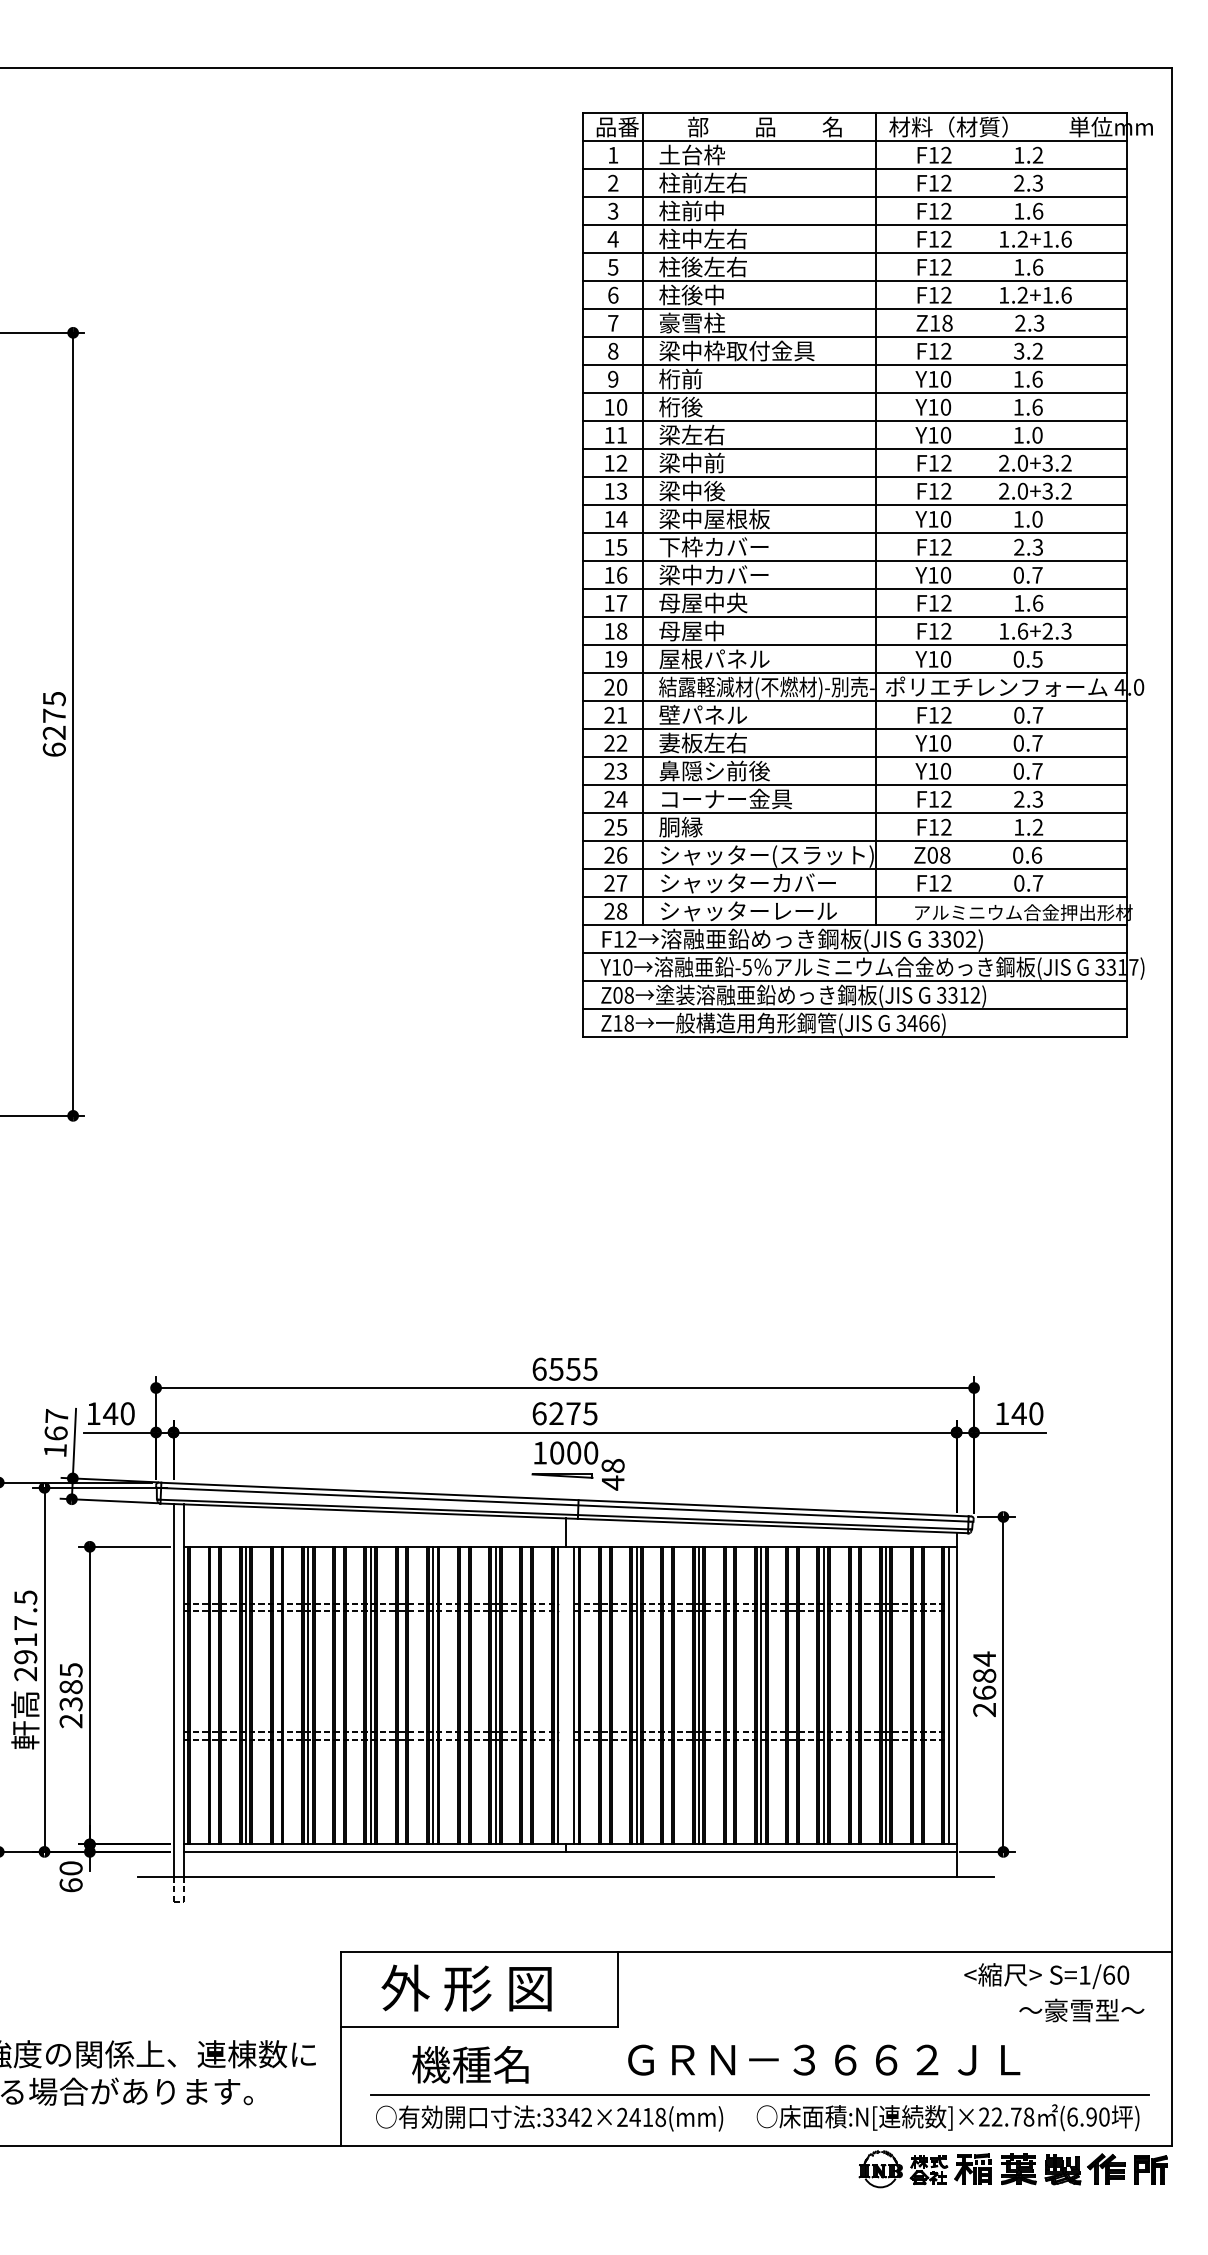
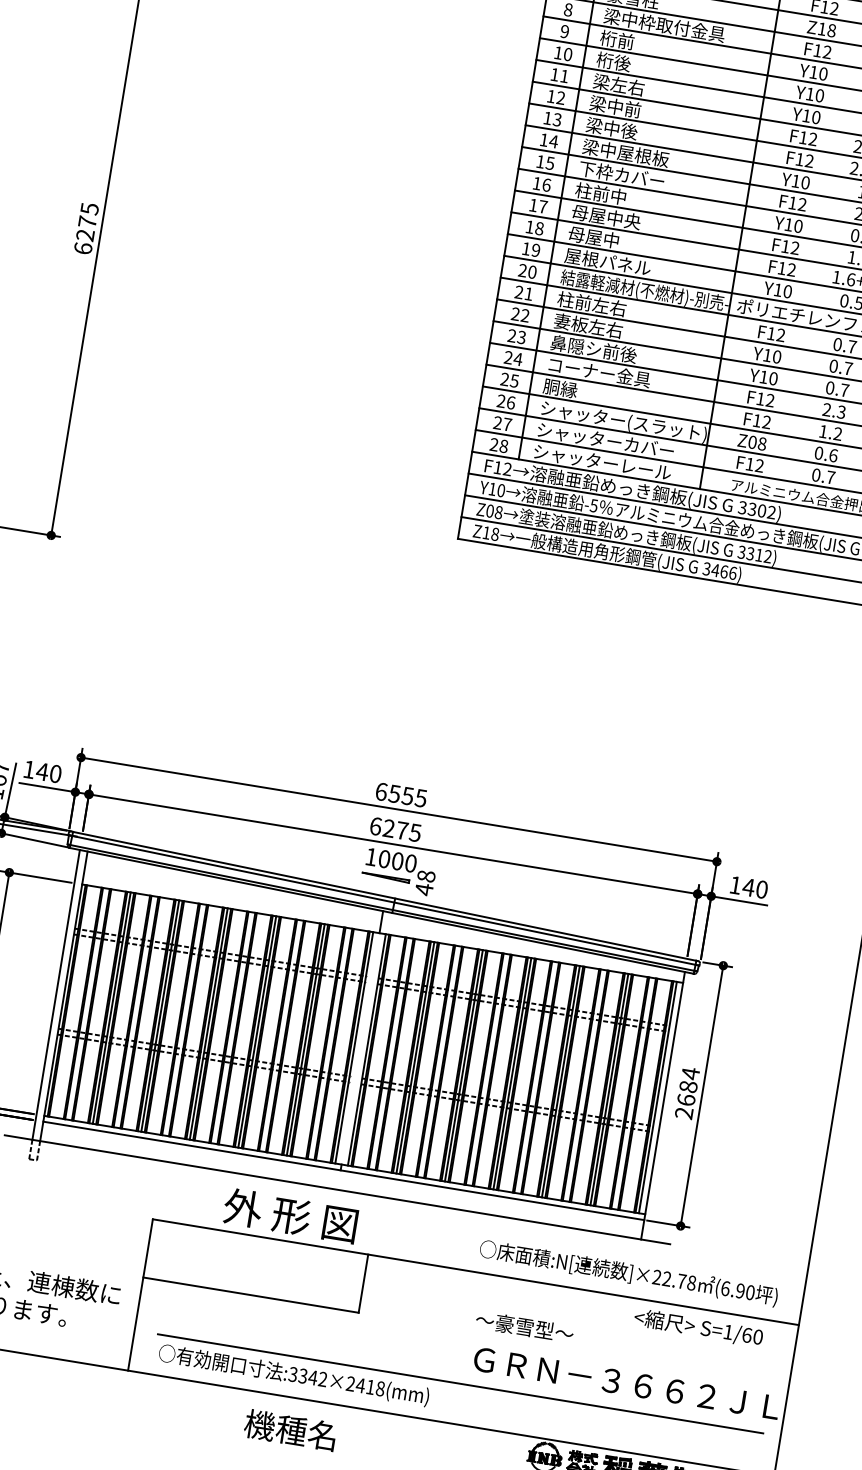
text: (713, 574) -> (617, 196), 梁中カバー -> 柱前中
text: (703, 714) -> (592, 303), 壁パネル -> 柱前左右
text: (466, 1987) -> (290, 1215), moved
text: (1081, 2010) -> (524, 1327), moved
text: (824, 2059) -> (627, 1382), moved
text: (470, 2064) -> (290, 1430), moved
text: (947, 2117) -> (628, 1273), moved

